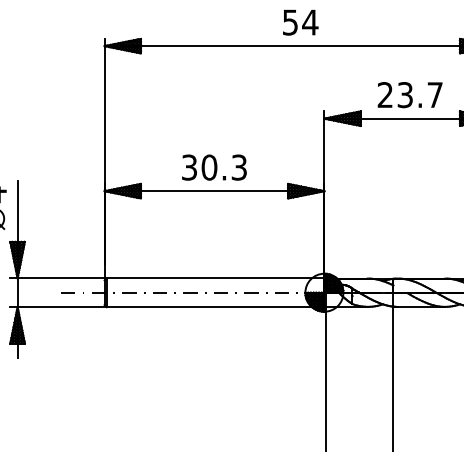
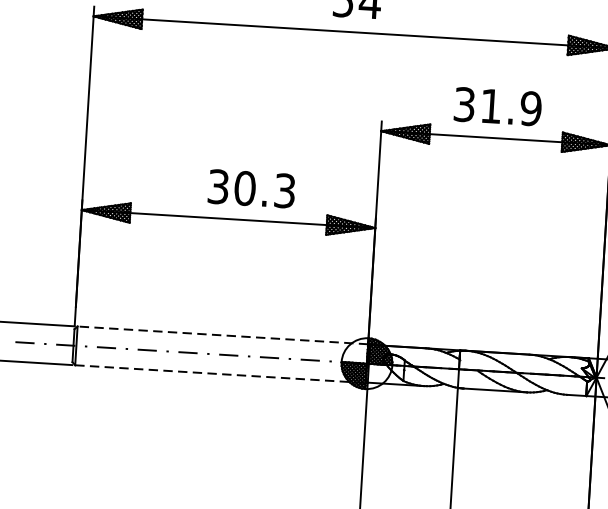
text: (409, 95) -> (496, 107), 23.7 -> 31.9
text: (214, 167) -> (251, 188), moved
line: (215, 278) -> (222, 335), solid -> dashed
line: (215, 307) -> (220, 374), solid -> dashed

